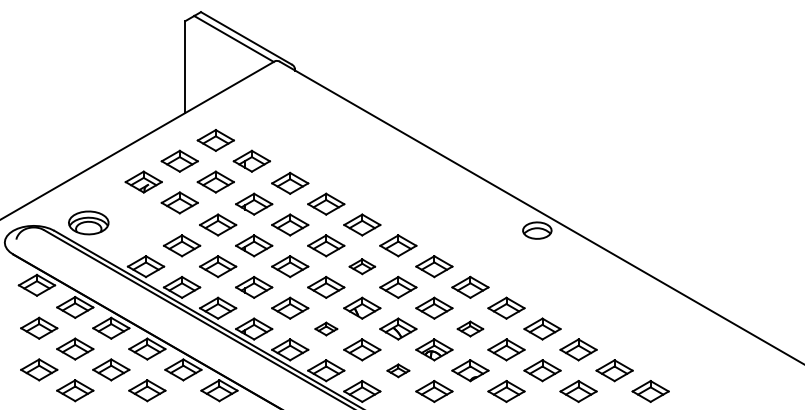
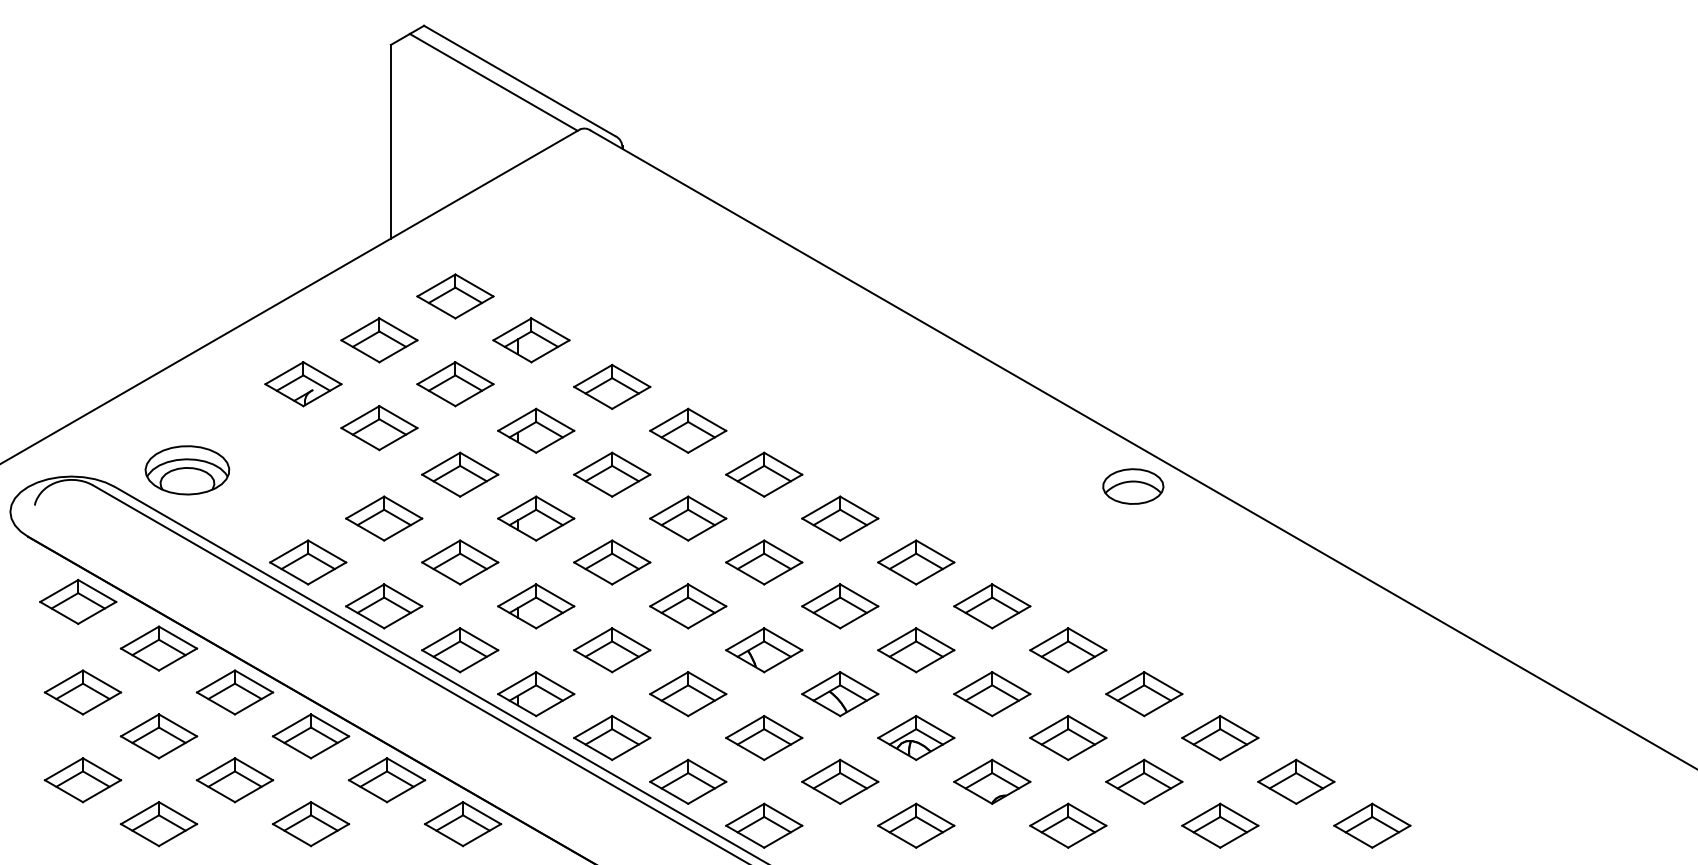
part: (362, 266) -> (764, 562), size x1.43
part: (326, 328) -> (688, 692), size x1.67
part: (470, 328) -> (992, 692), size x1.43
part: (398, 370) -> (840, 781), size x1.67

